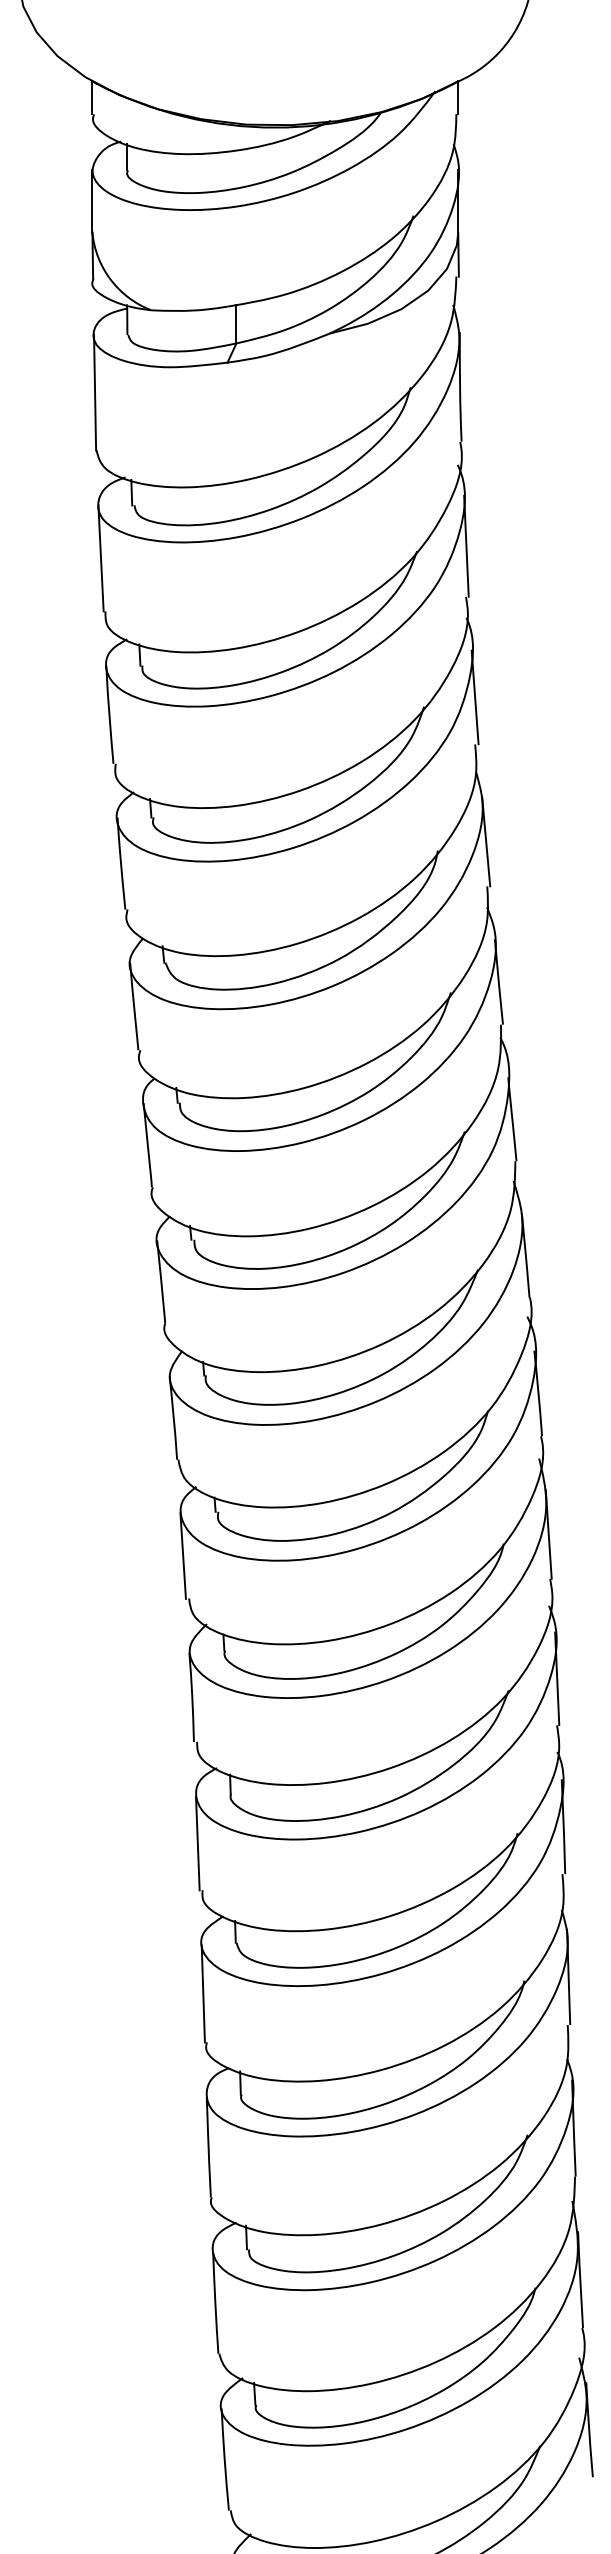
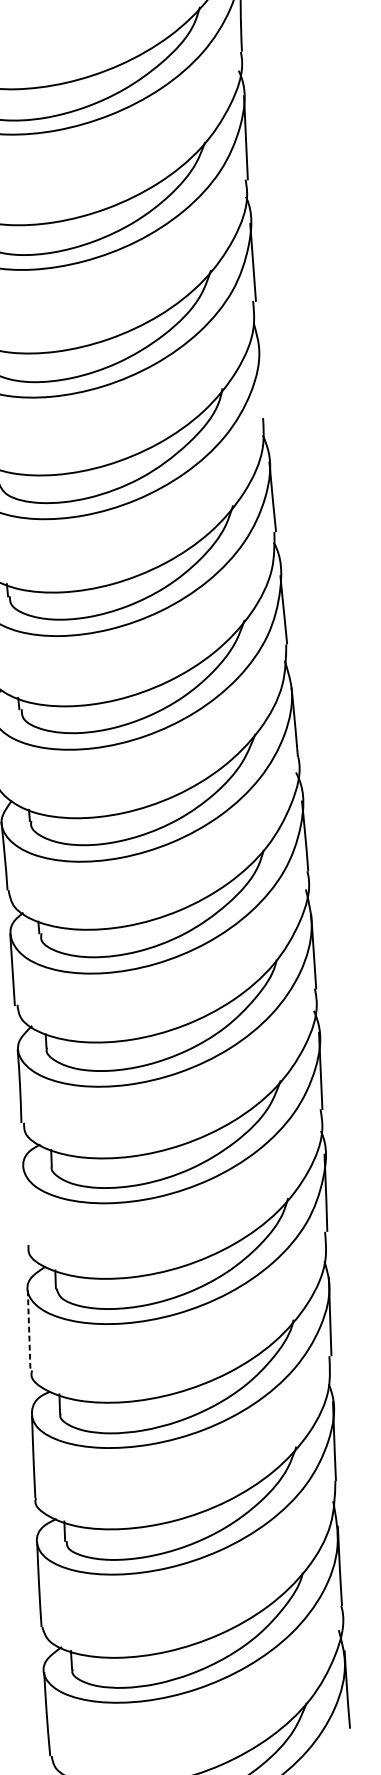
line: (486, 841) -> (262, 381), removed
line: (197, 1843) -> (24, 1206), removed
line: (203, 1993) -> (29, 1330), solid -> dashed

